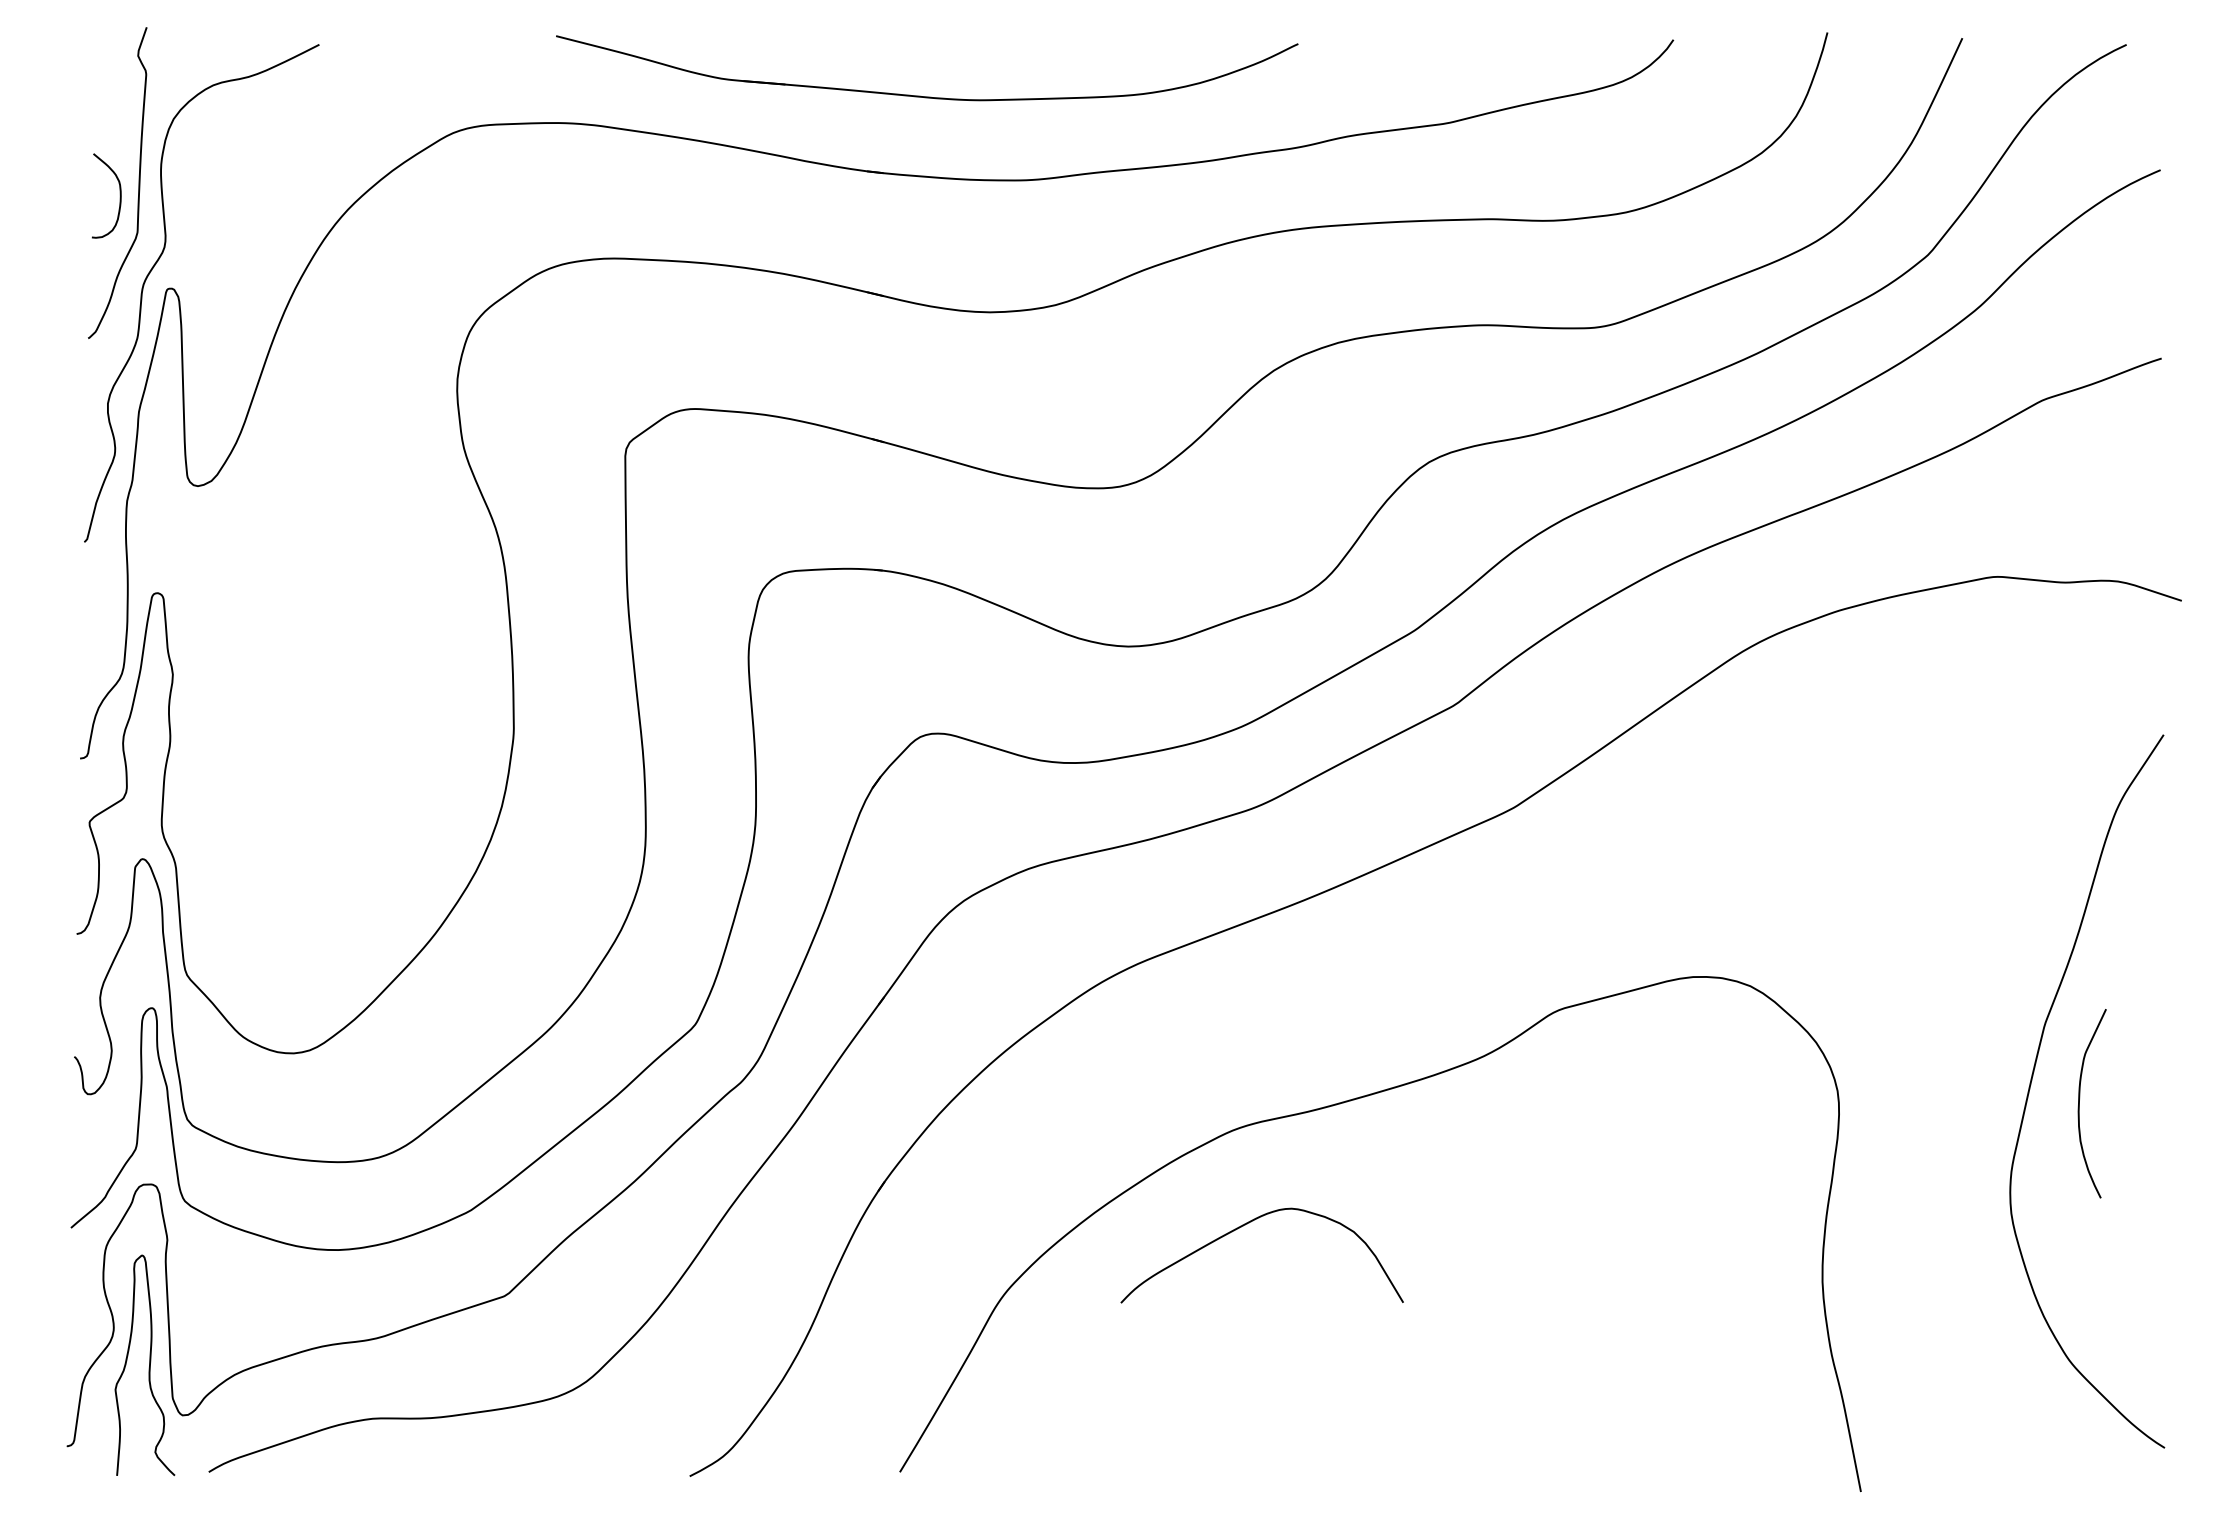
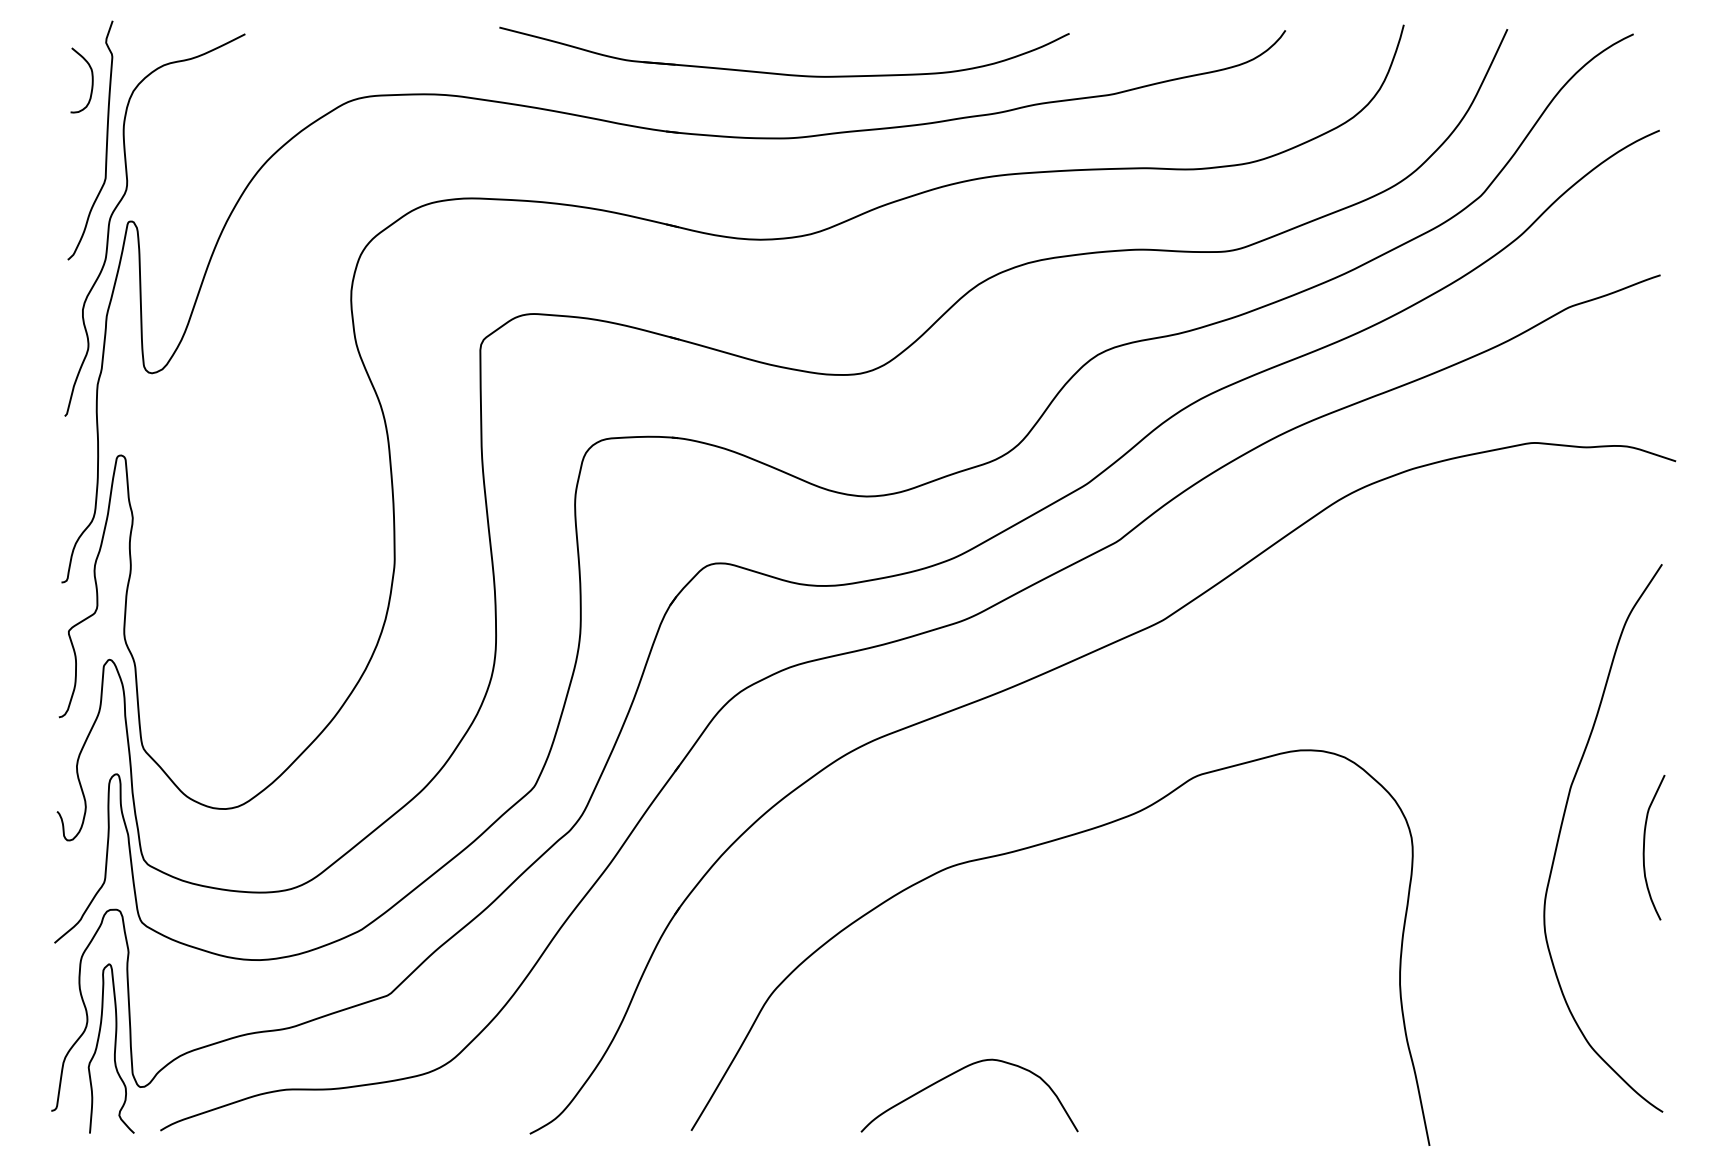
part: (920, 95) -> (779, 73), moved
curve: (119, 195) -> (91, 80), moved
curve: (2079, 1103) -> (1644, 847), moved
curve: (1245, 1225) -> (956, 1072), moved

